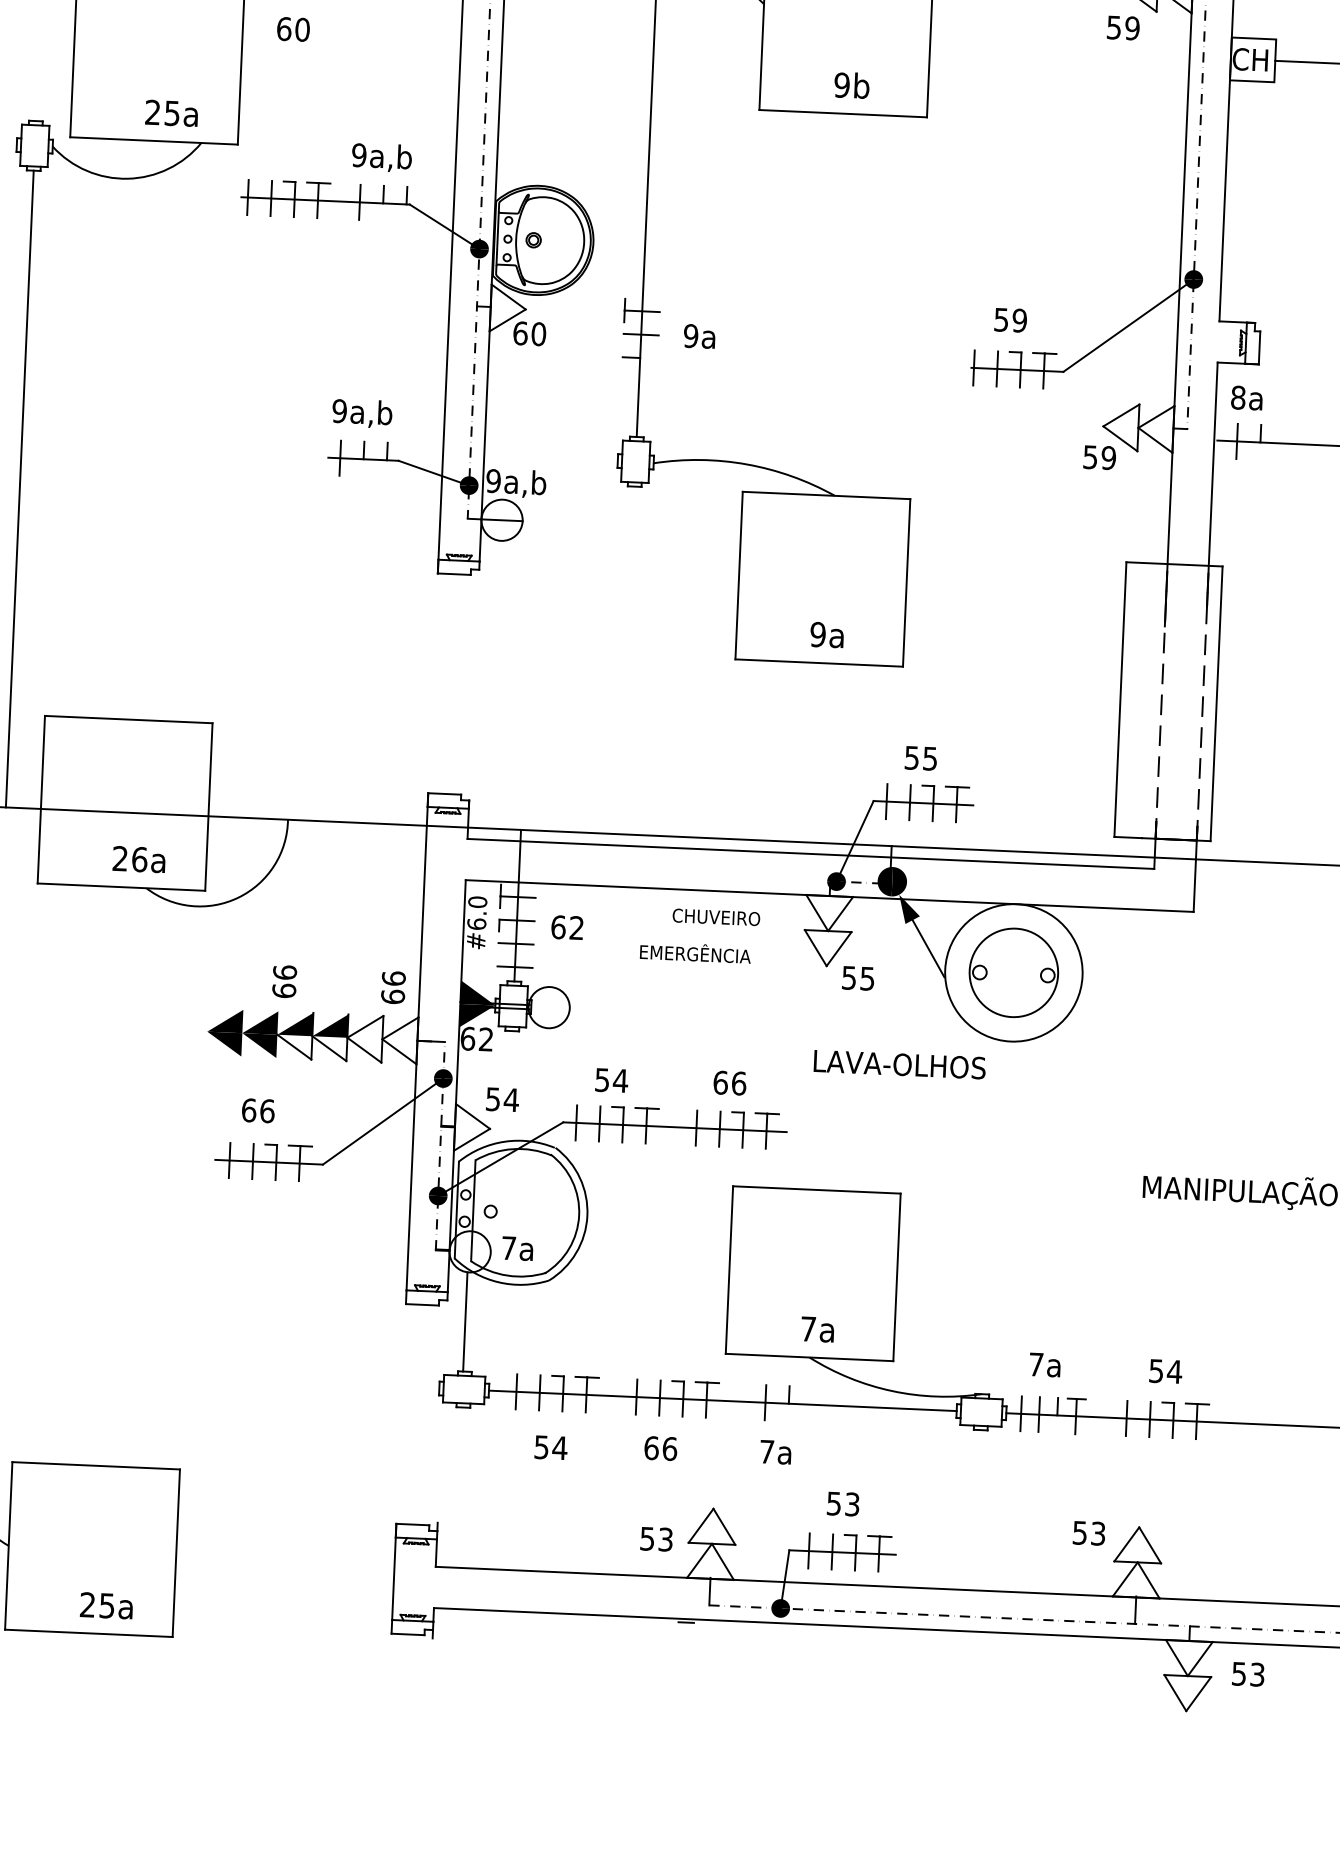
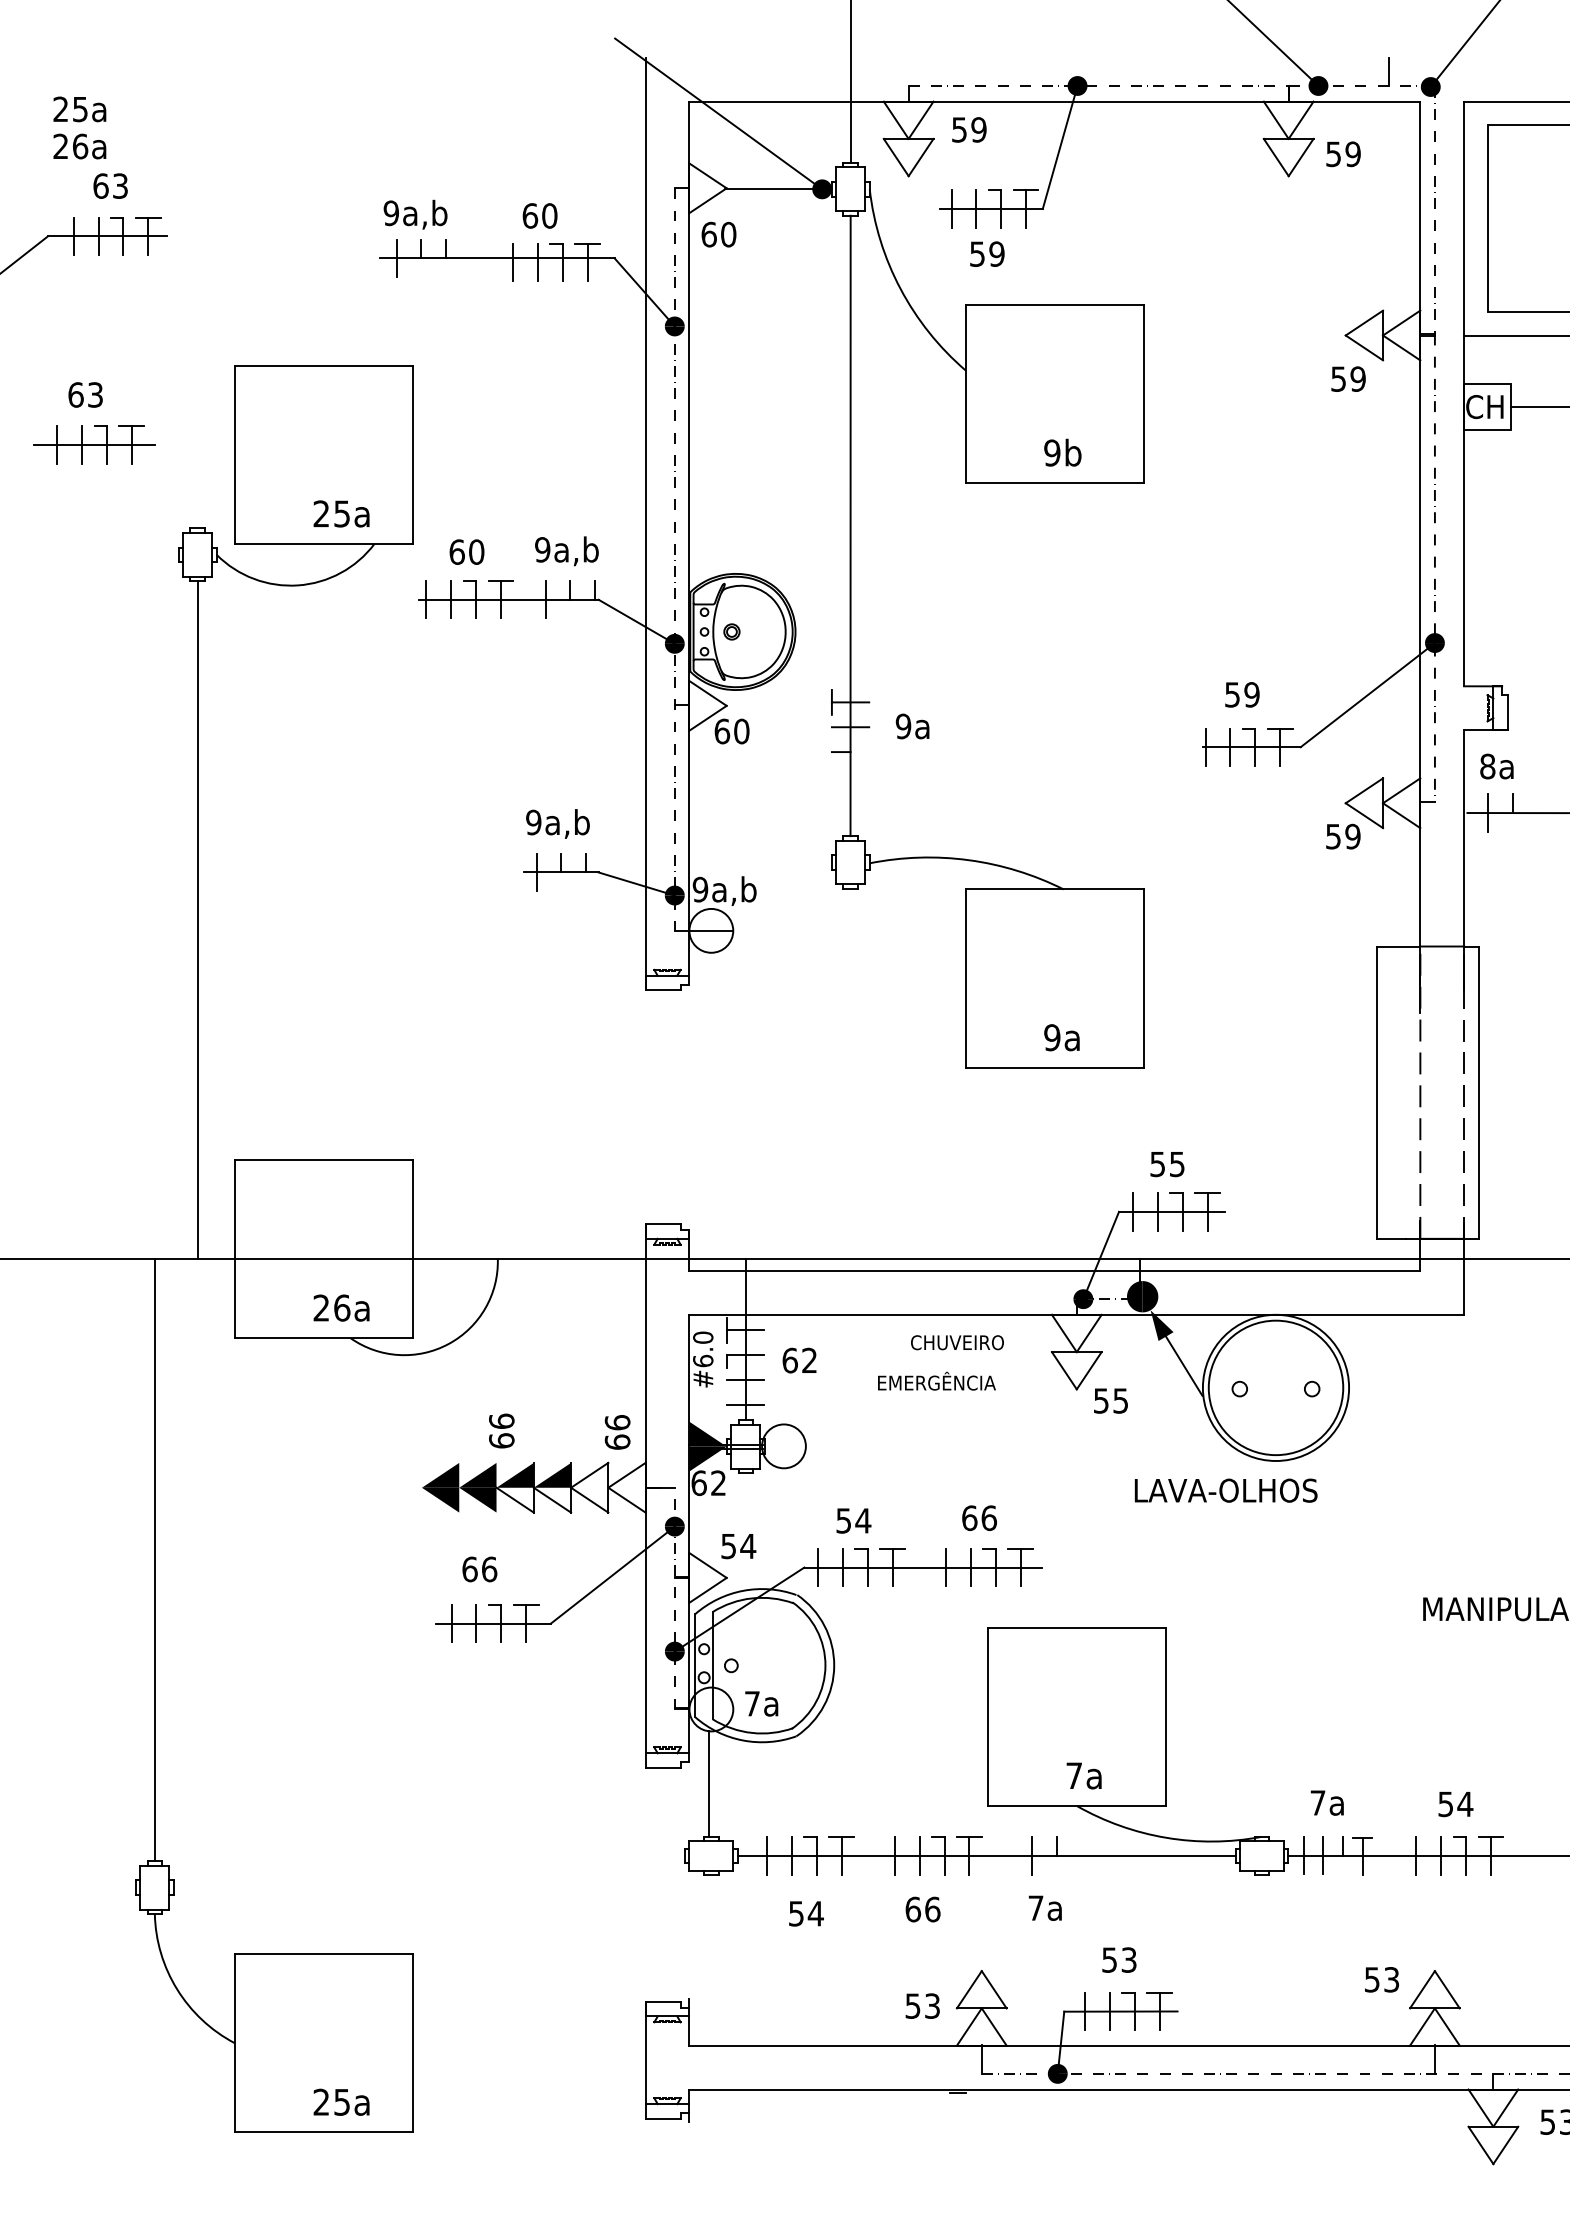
text: (293, 28) -> (466, 551), moved
circle: (1013, 972) -> (1275, 1387), size x1.43
text: (899, 1064) -> (1225, 1490), moved

